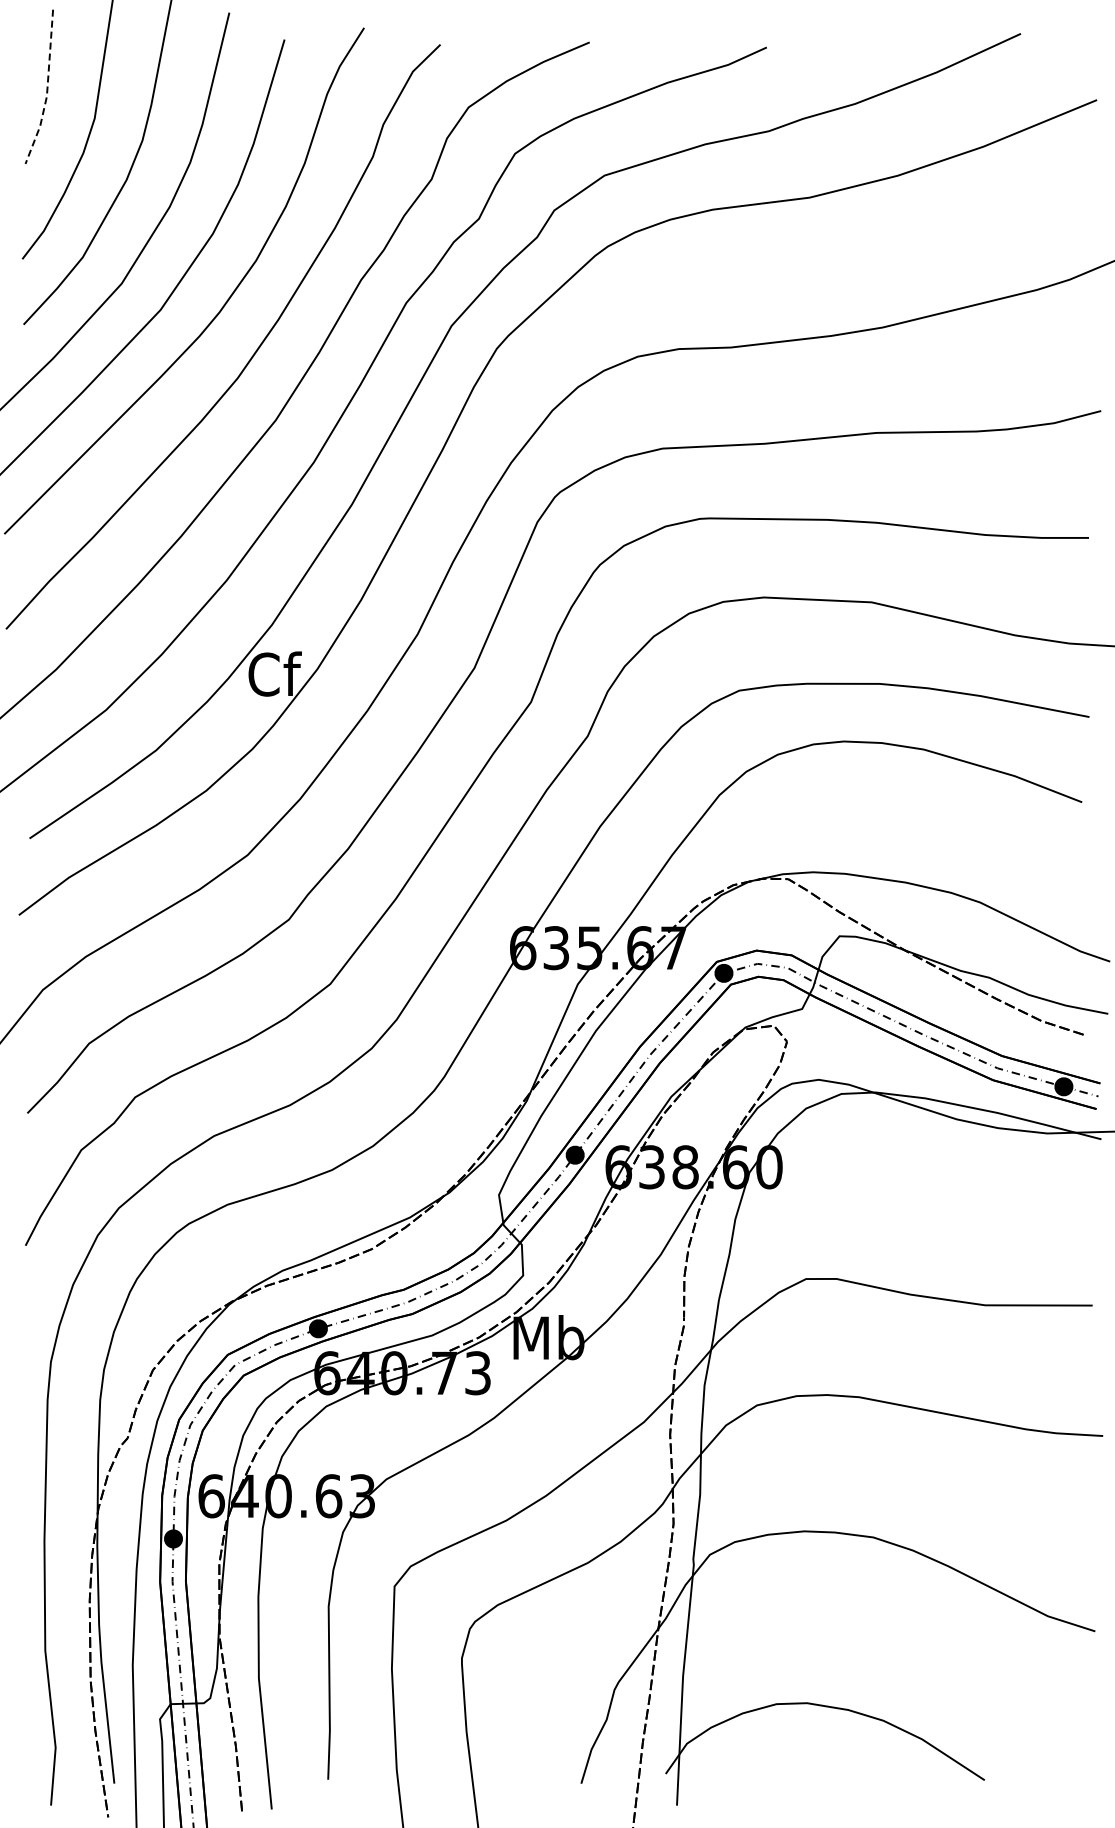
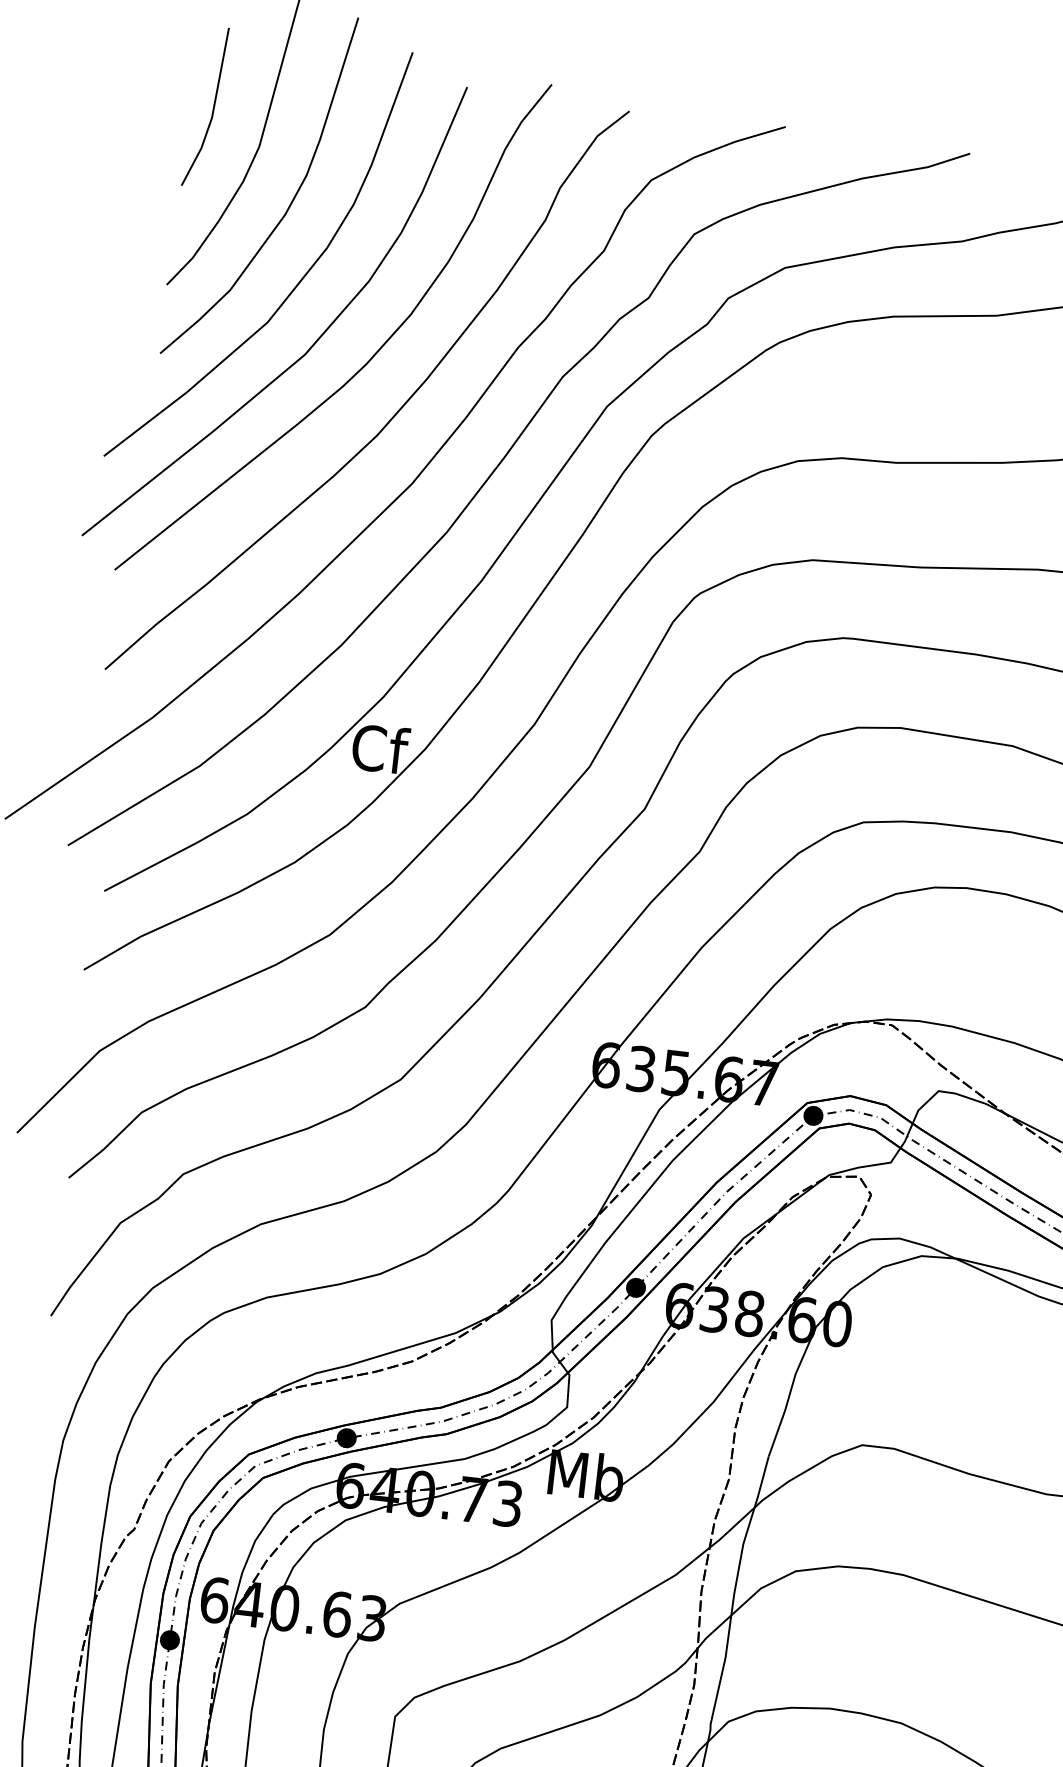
line: (47, 89) -> (213, 110), dashed -> solid

